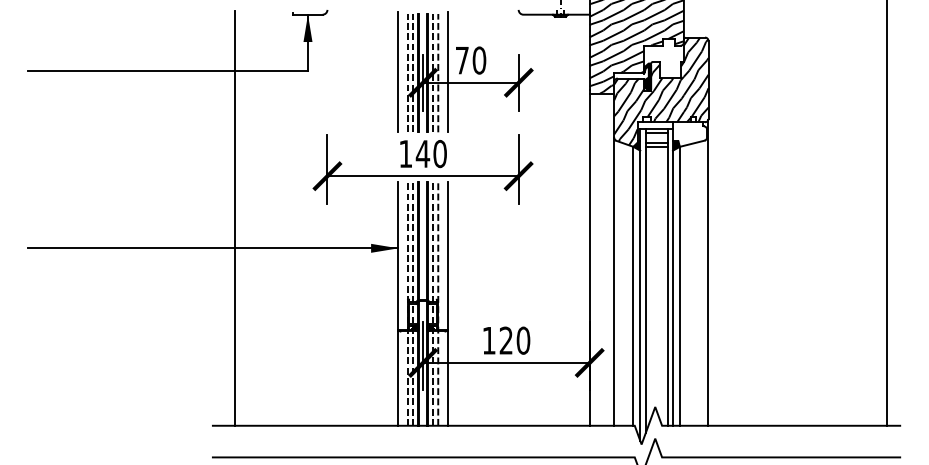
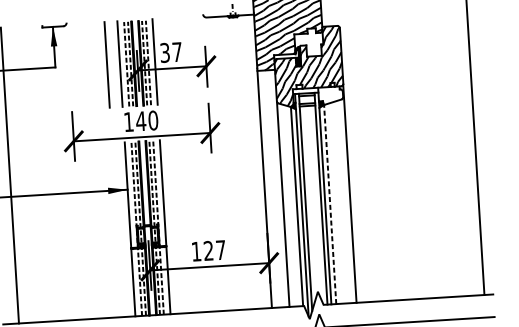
text: (470, 60) -> (170, 52), 70 -> 37
line: (379, 71) -> (106, 64), added
line: (679, 285) -> (329, 203), solid -> dashed
text: (523, 340) -> (220, 250), 120 -> 127

